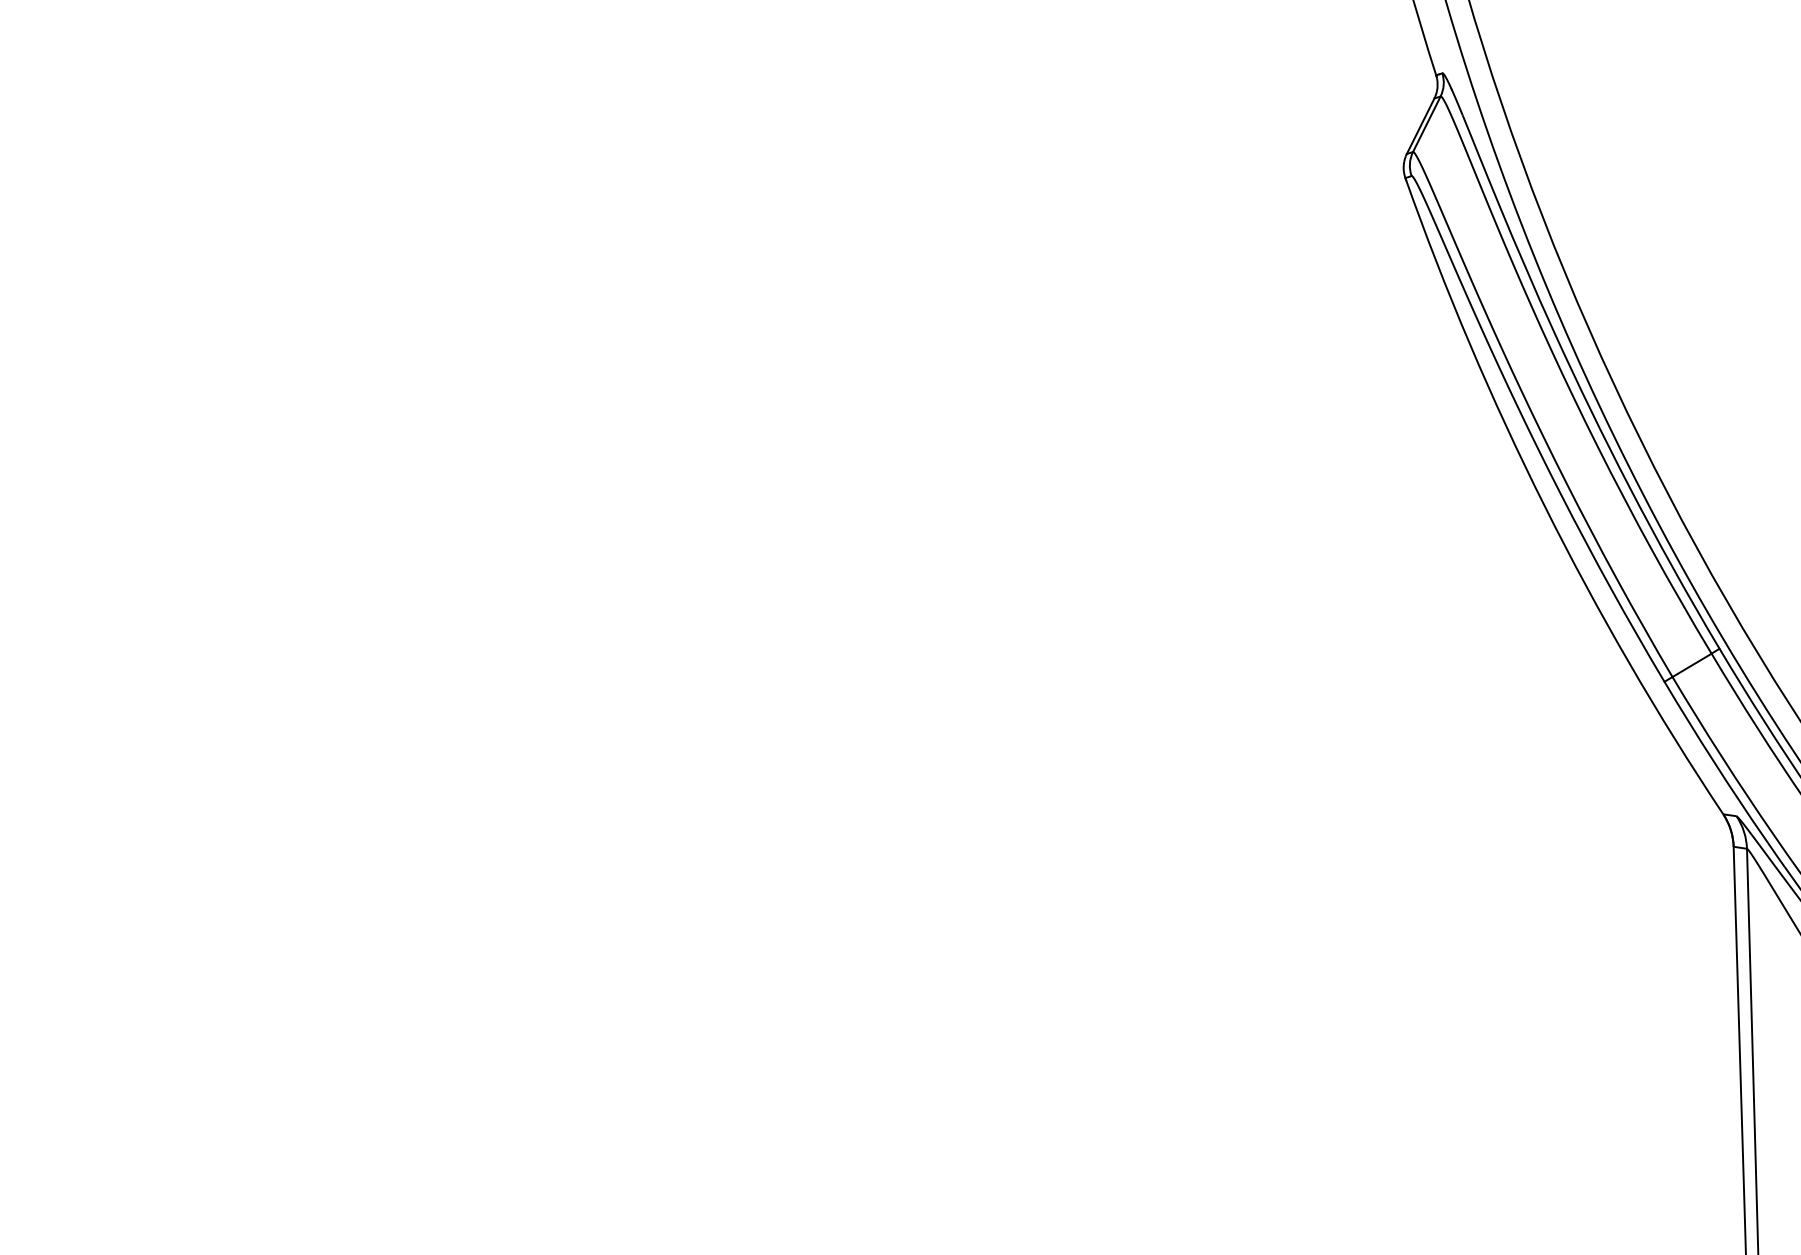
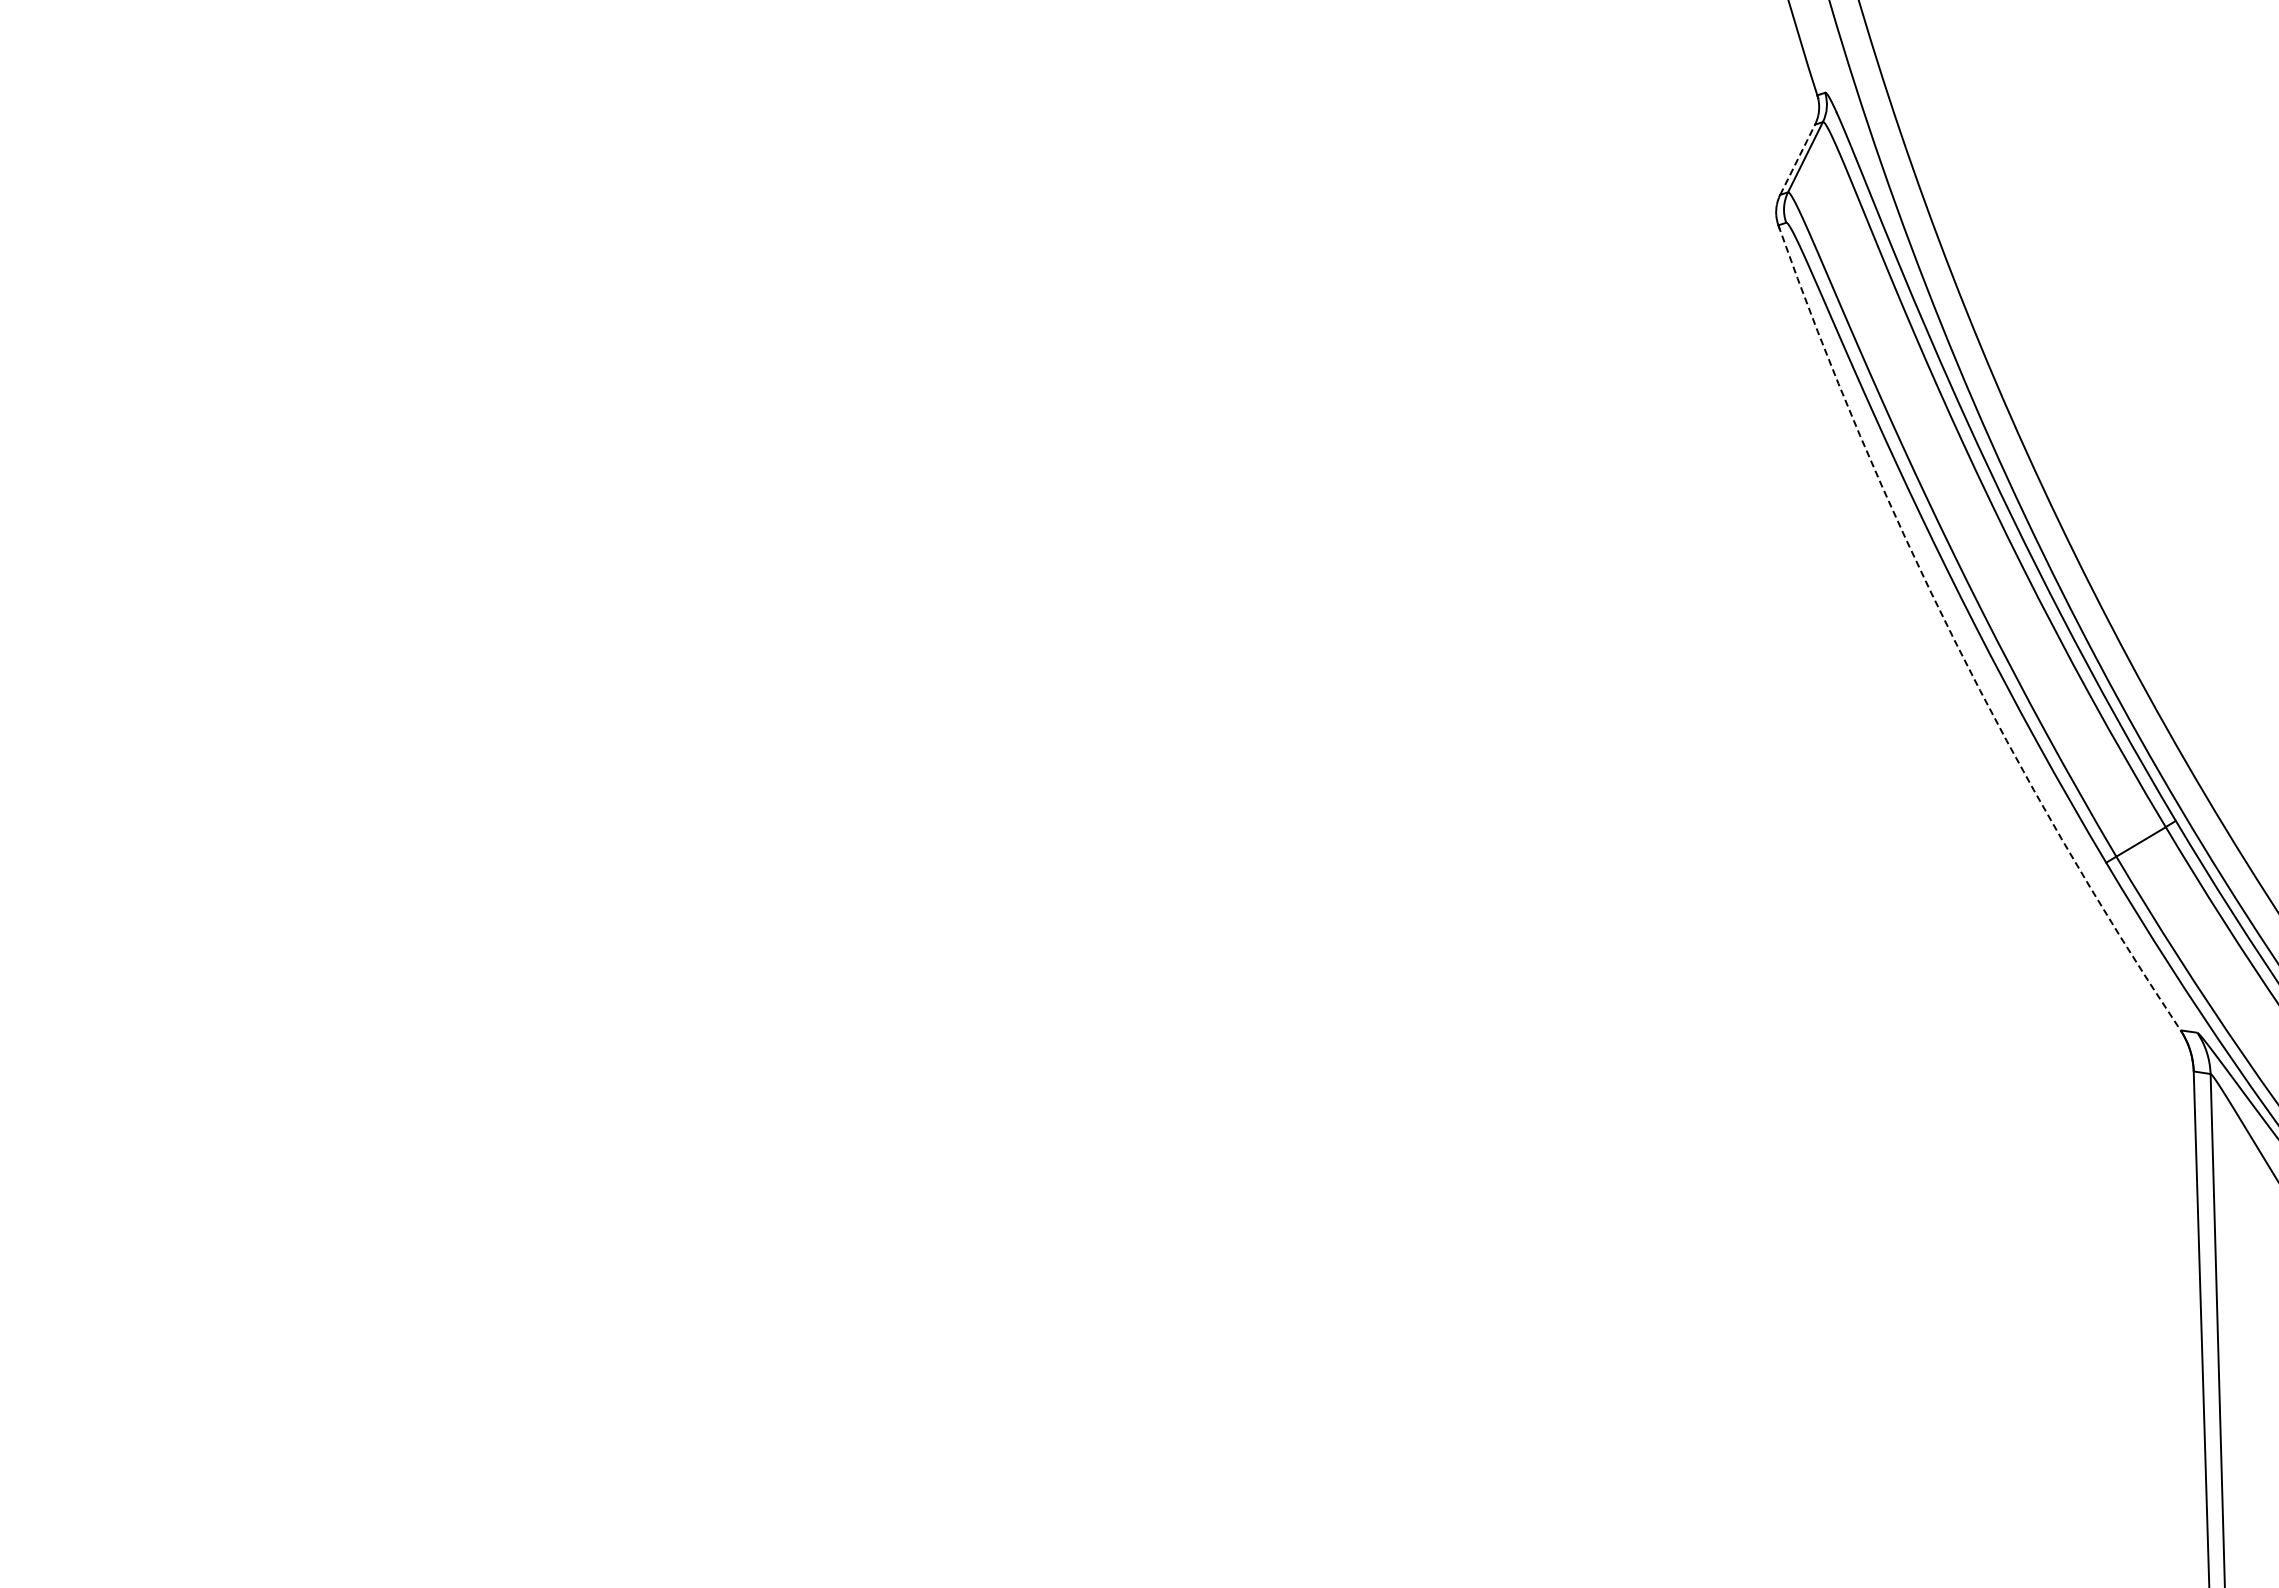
line: (1420, 126) -> (1797, 159), solid -> dashed
arc: (1544, 506) -> (1954, 640), solid -> dashed

